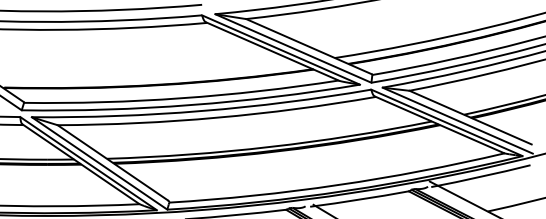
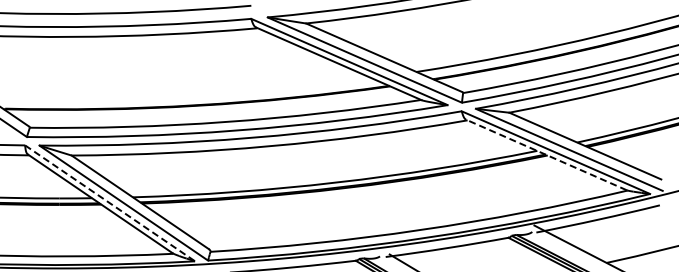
line: (439, 124) -> (546, 154), solid -> dashed
line: (88, 163) -> (110, 203), solid -> dashed

